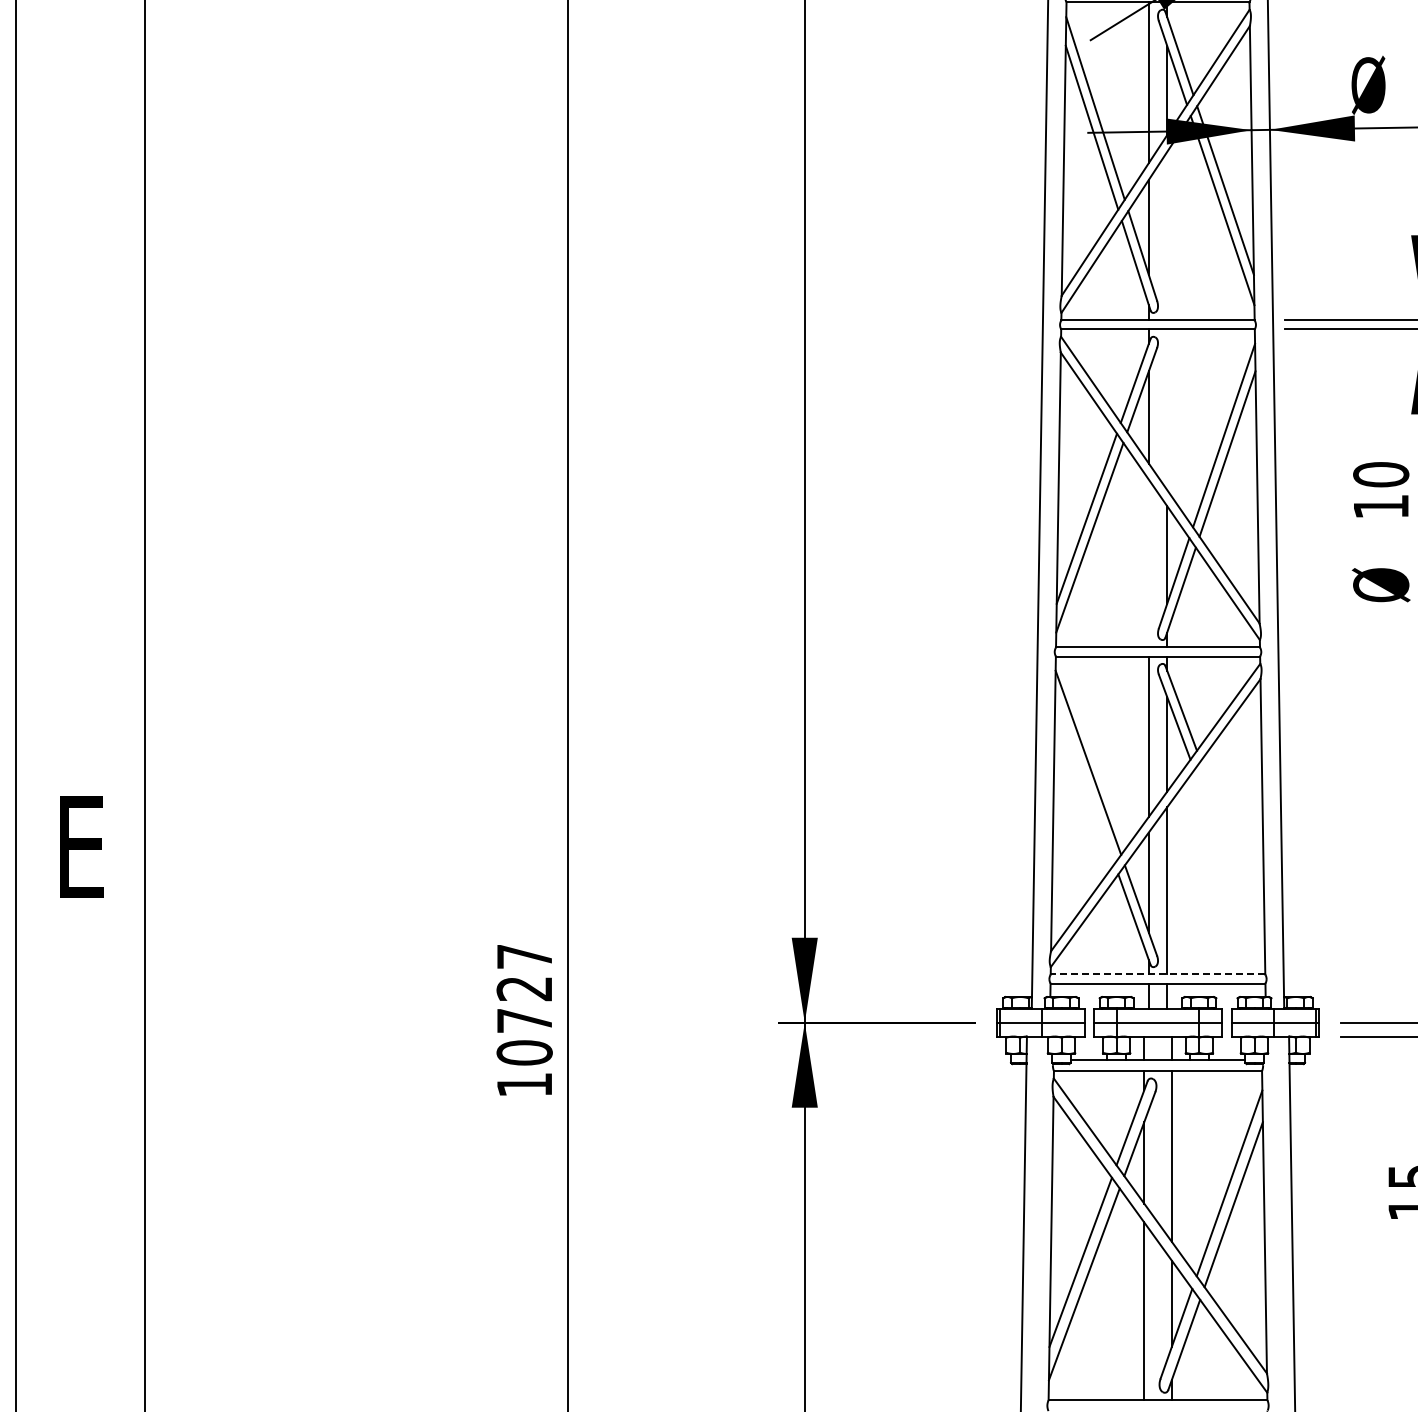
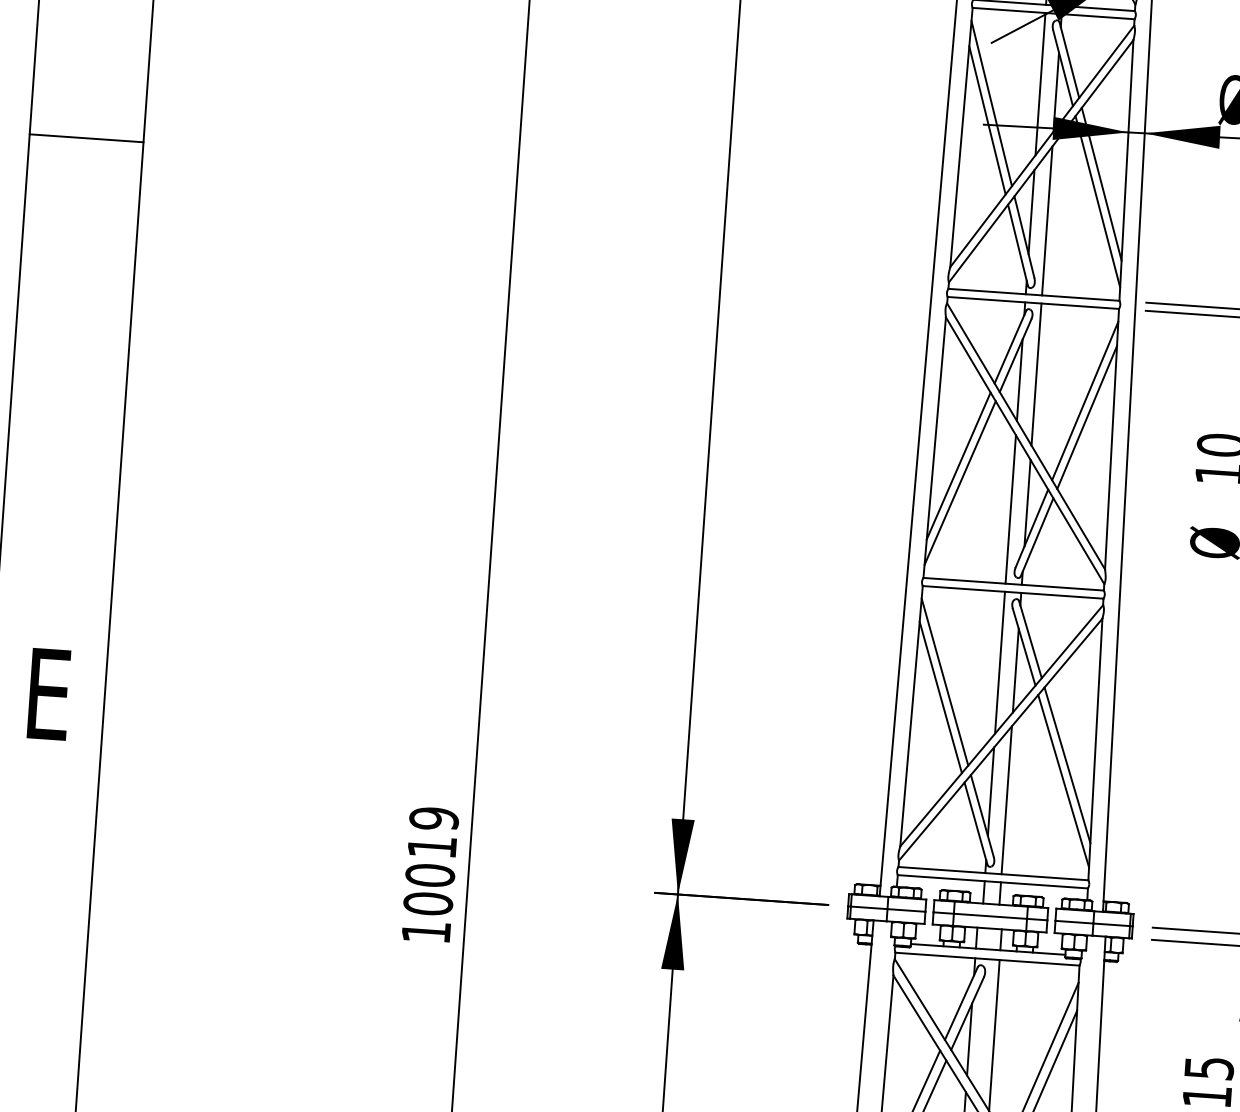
line: (79, 218) -> (86, 138), added
line: (1167, 235) -> (1047, 220), added
line: (1167, 409) -> (1036, 374), added
line: (1148, 563) -> (1010, 509), added
line: (1084, 780) -> (940, 697), added
line: (1232, 846) -> (1067, 765), added
line: (1229, 865) -> (1063, 781), added
line: (1157, 974) -> (992, 873), dashed -> solid
text: (524, 988) -> (432, 846), 10727 -> 10019

